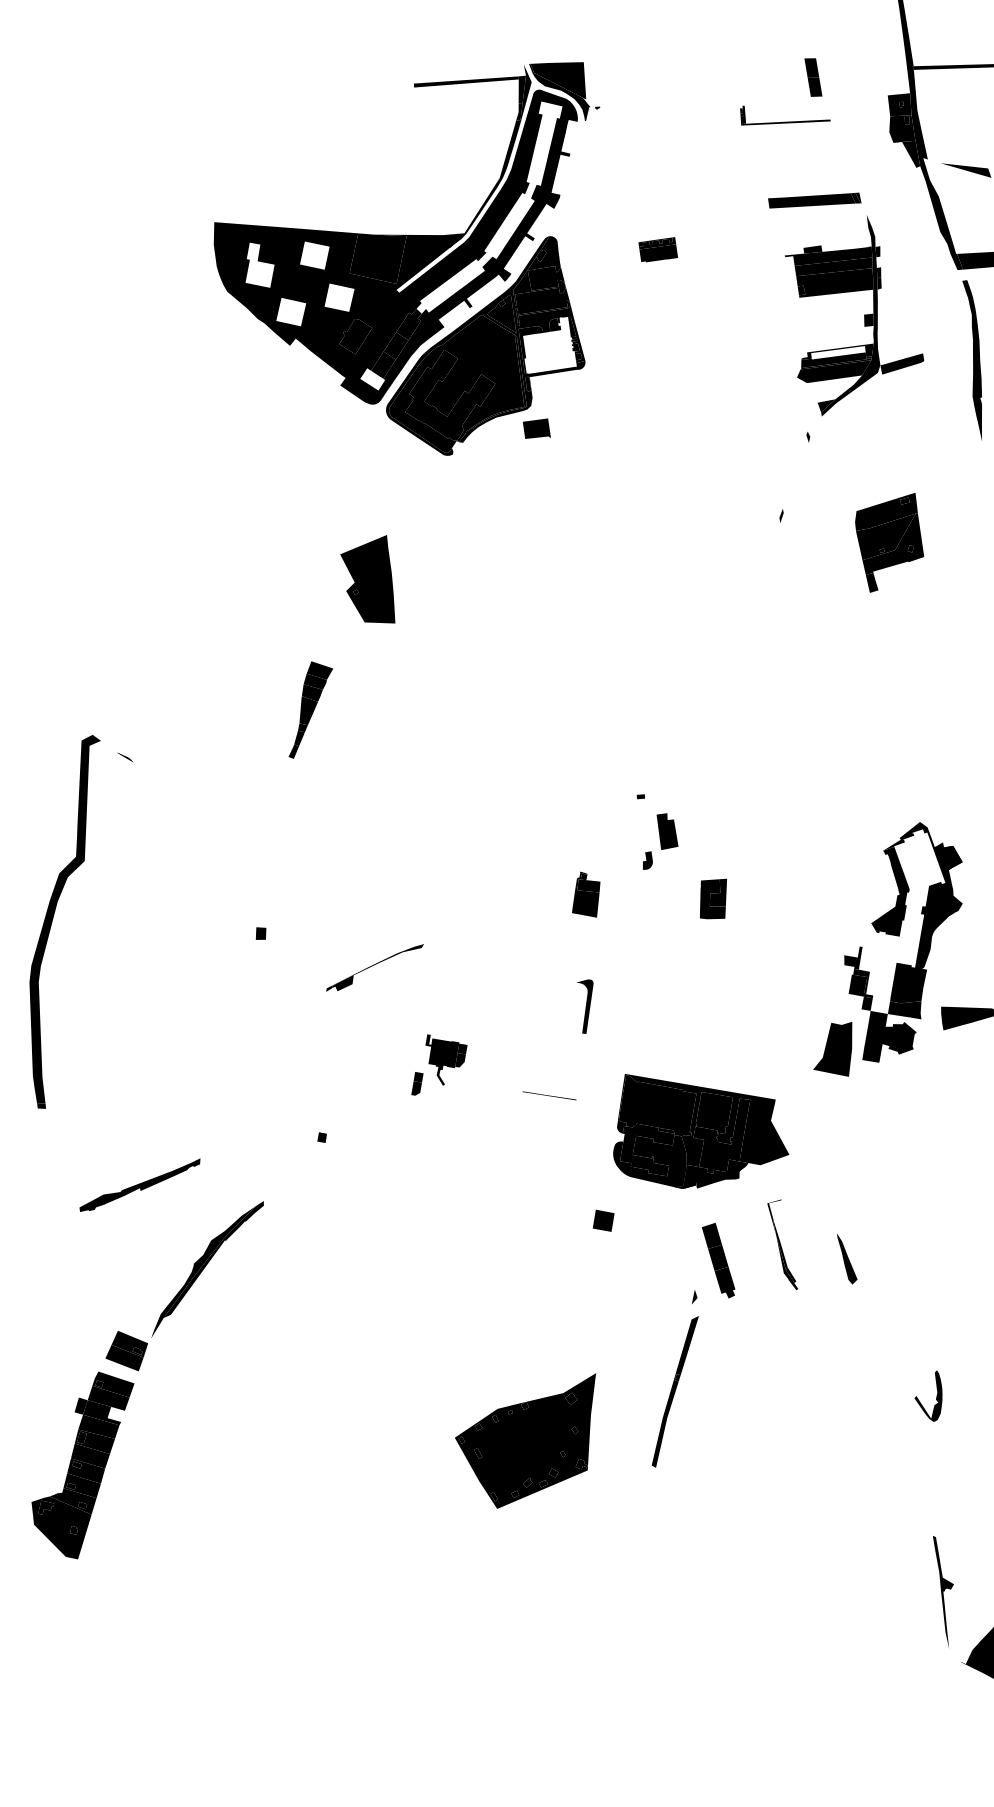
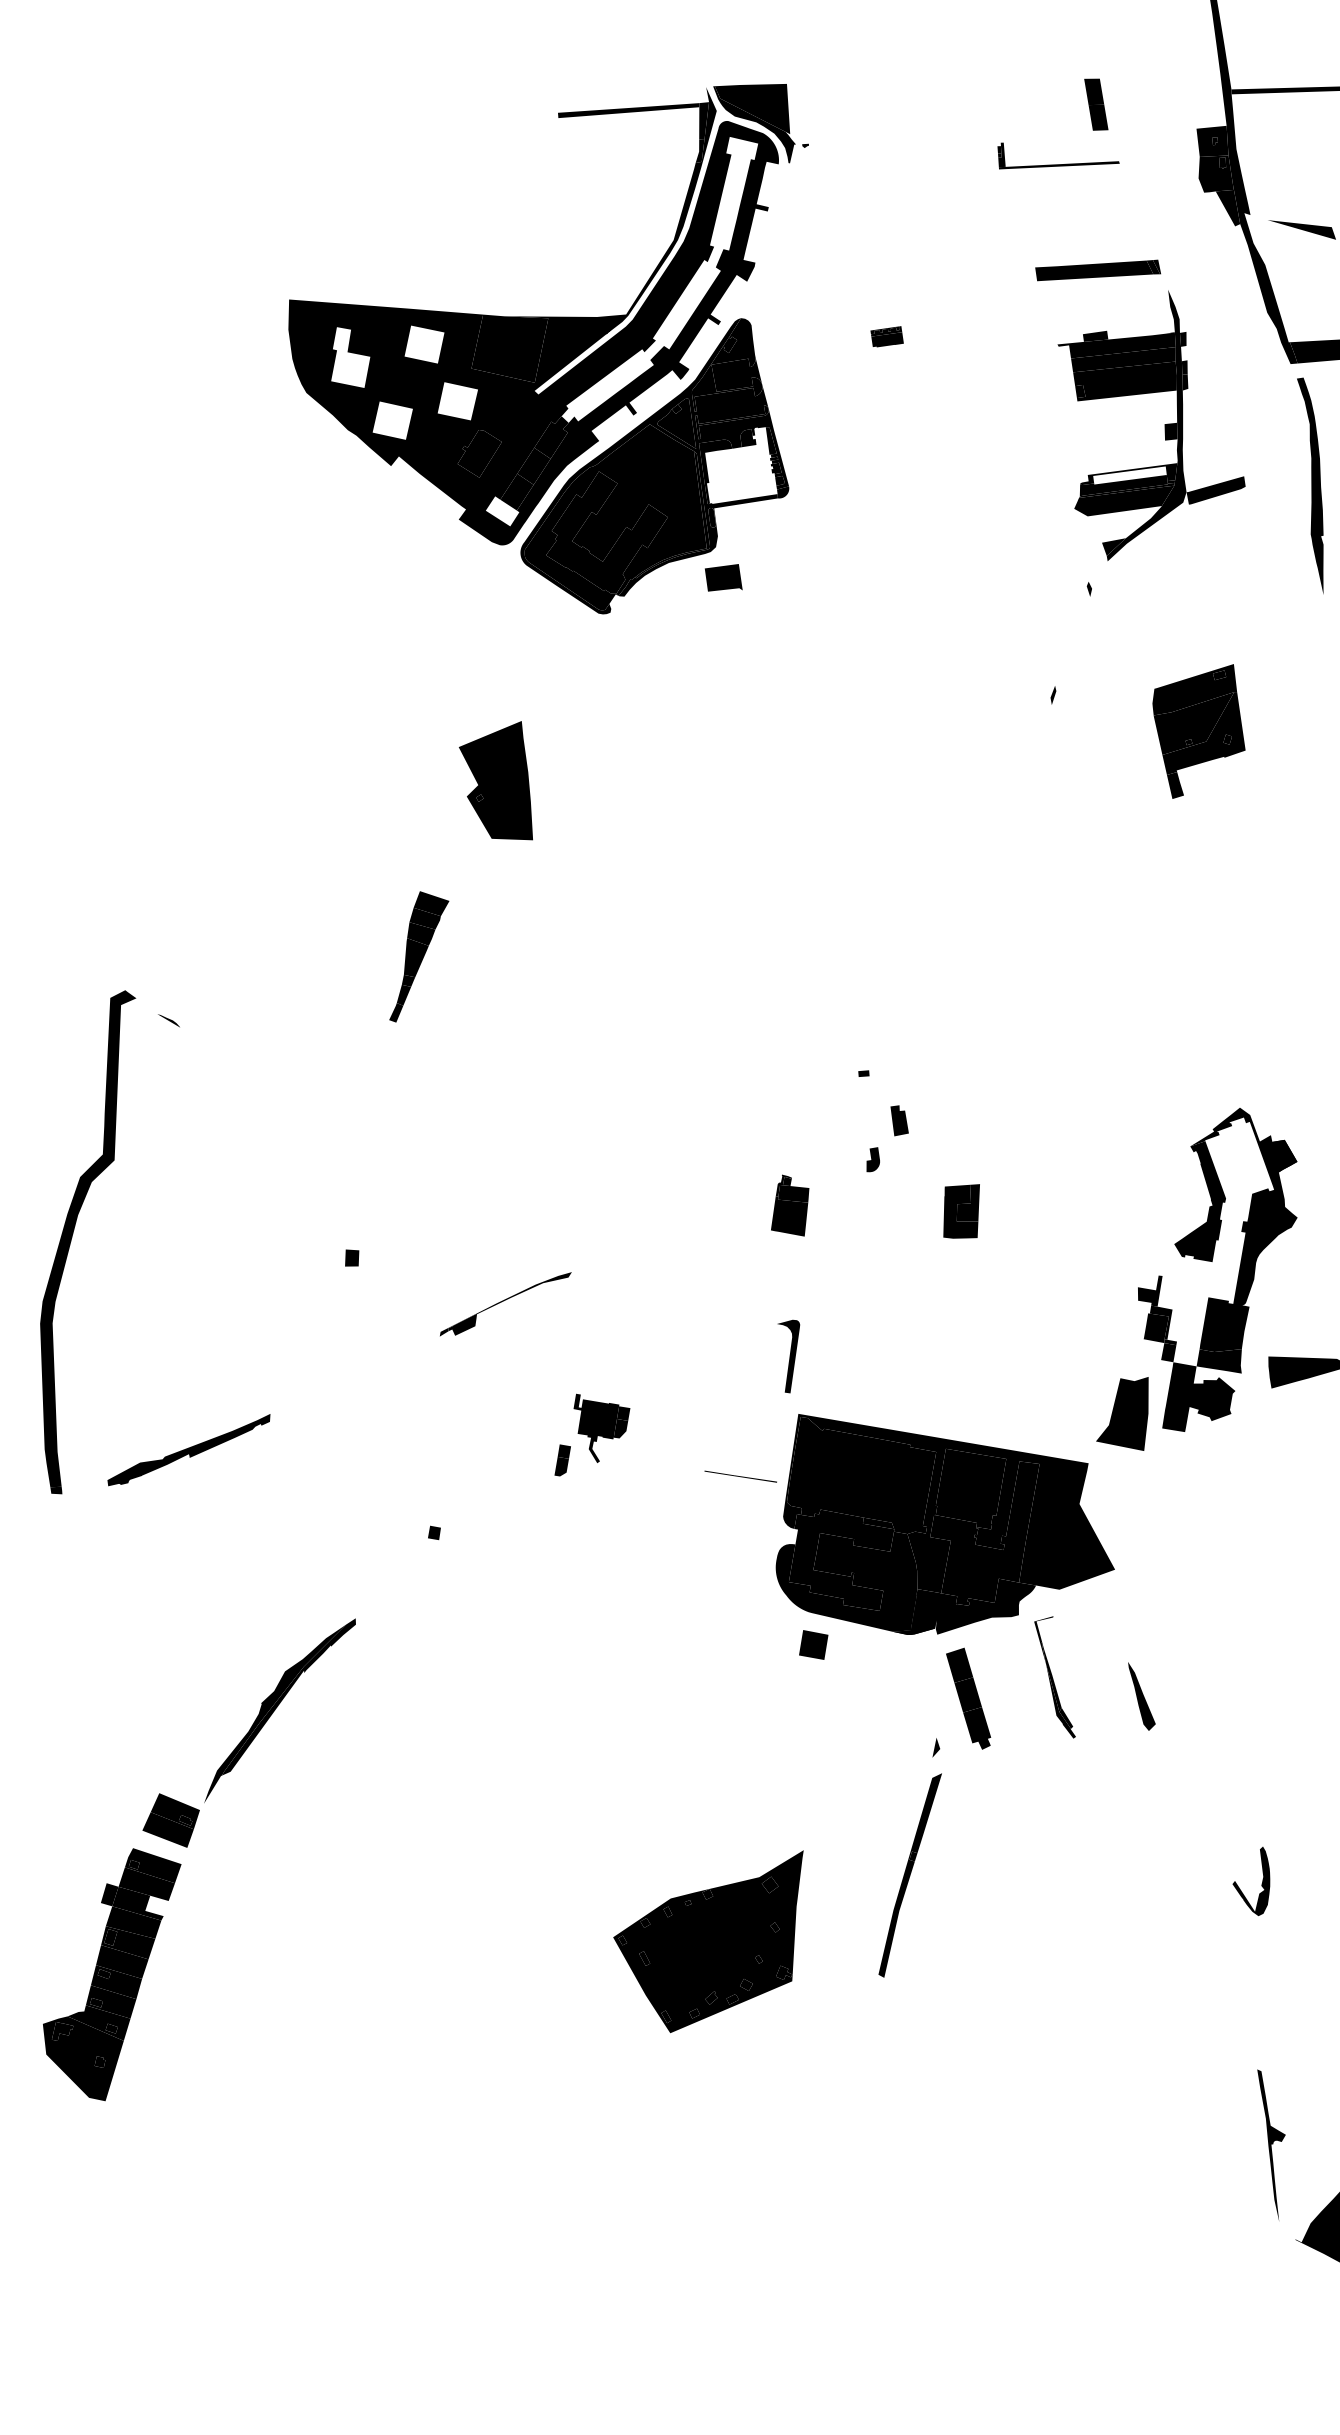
part: (657, 249) -> (886, 336), size x0.62
part: (667, 831) -> (899, 1120), size x0.62
part: (700, 1131) -> (944, 1524), size x1.43
part: (139, 1185) -> (188, 1450), moved

